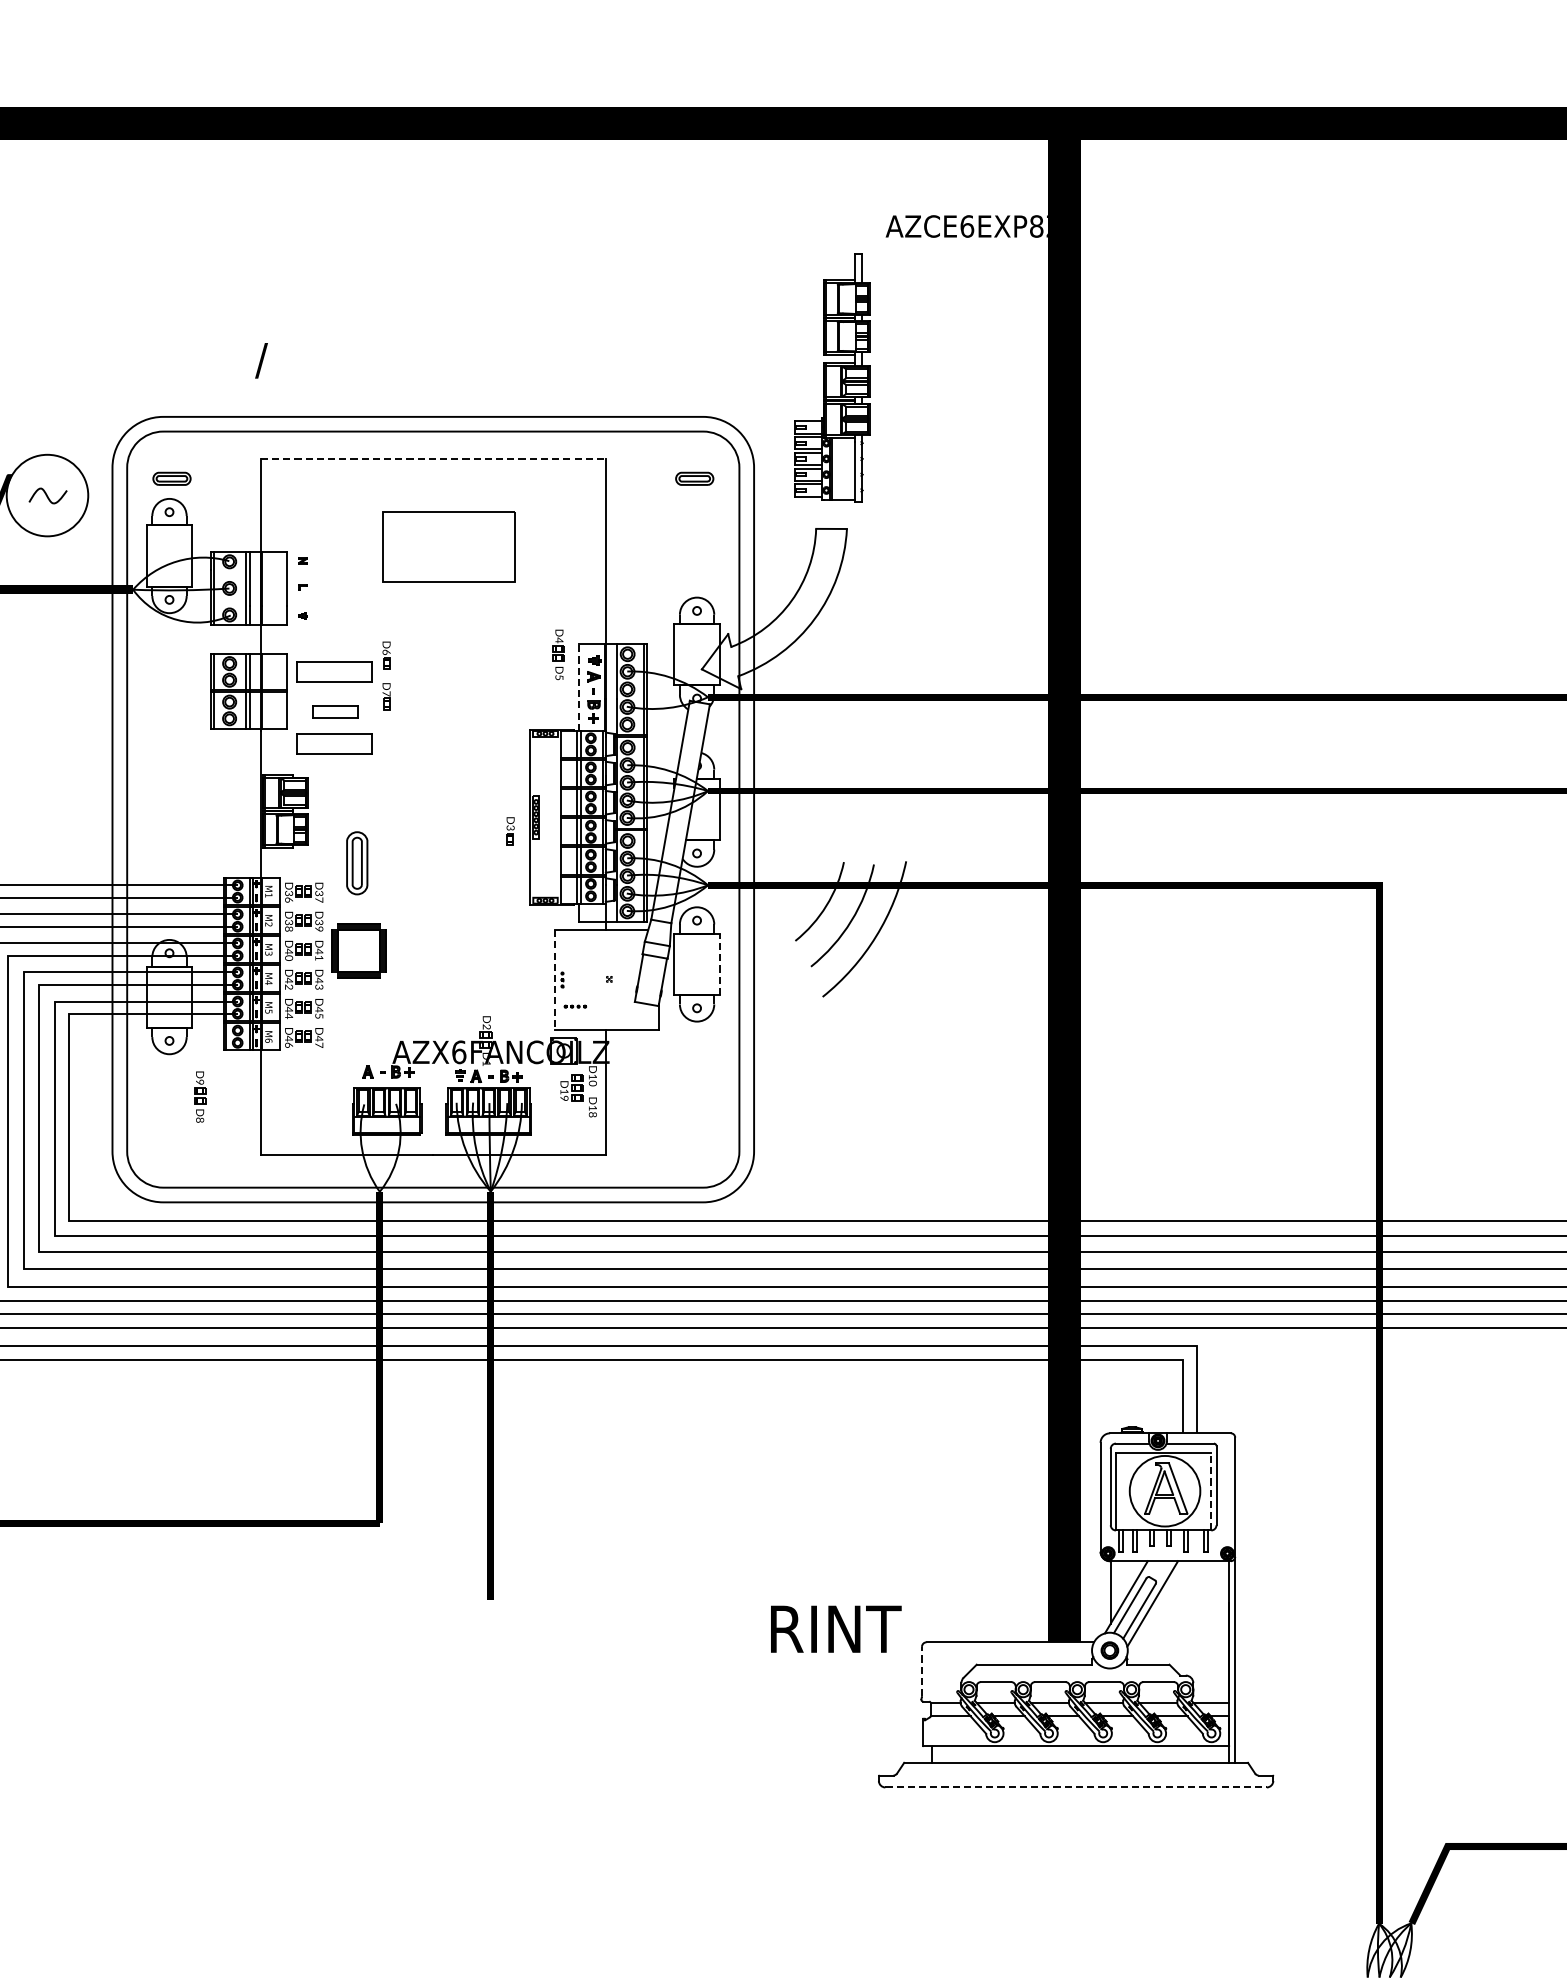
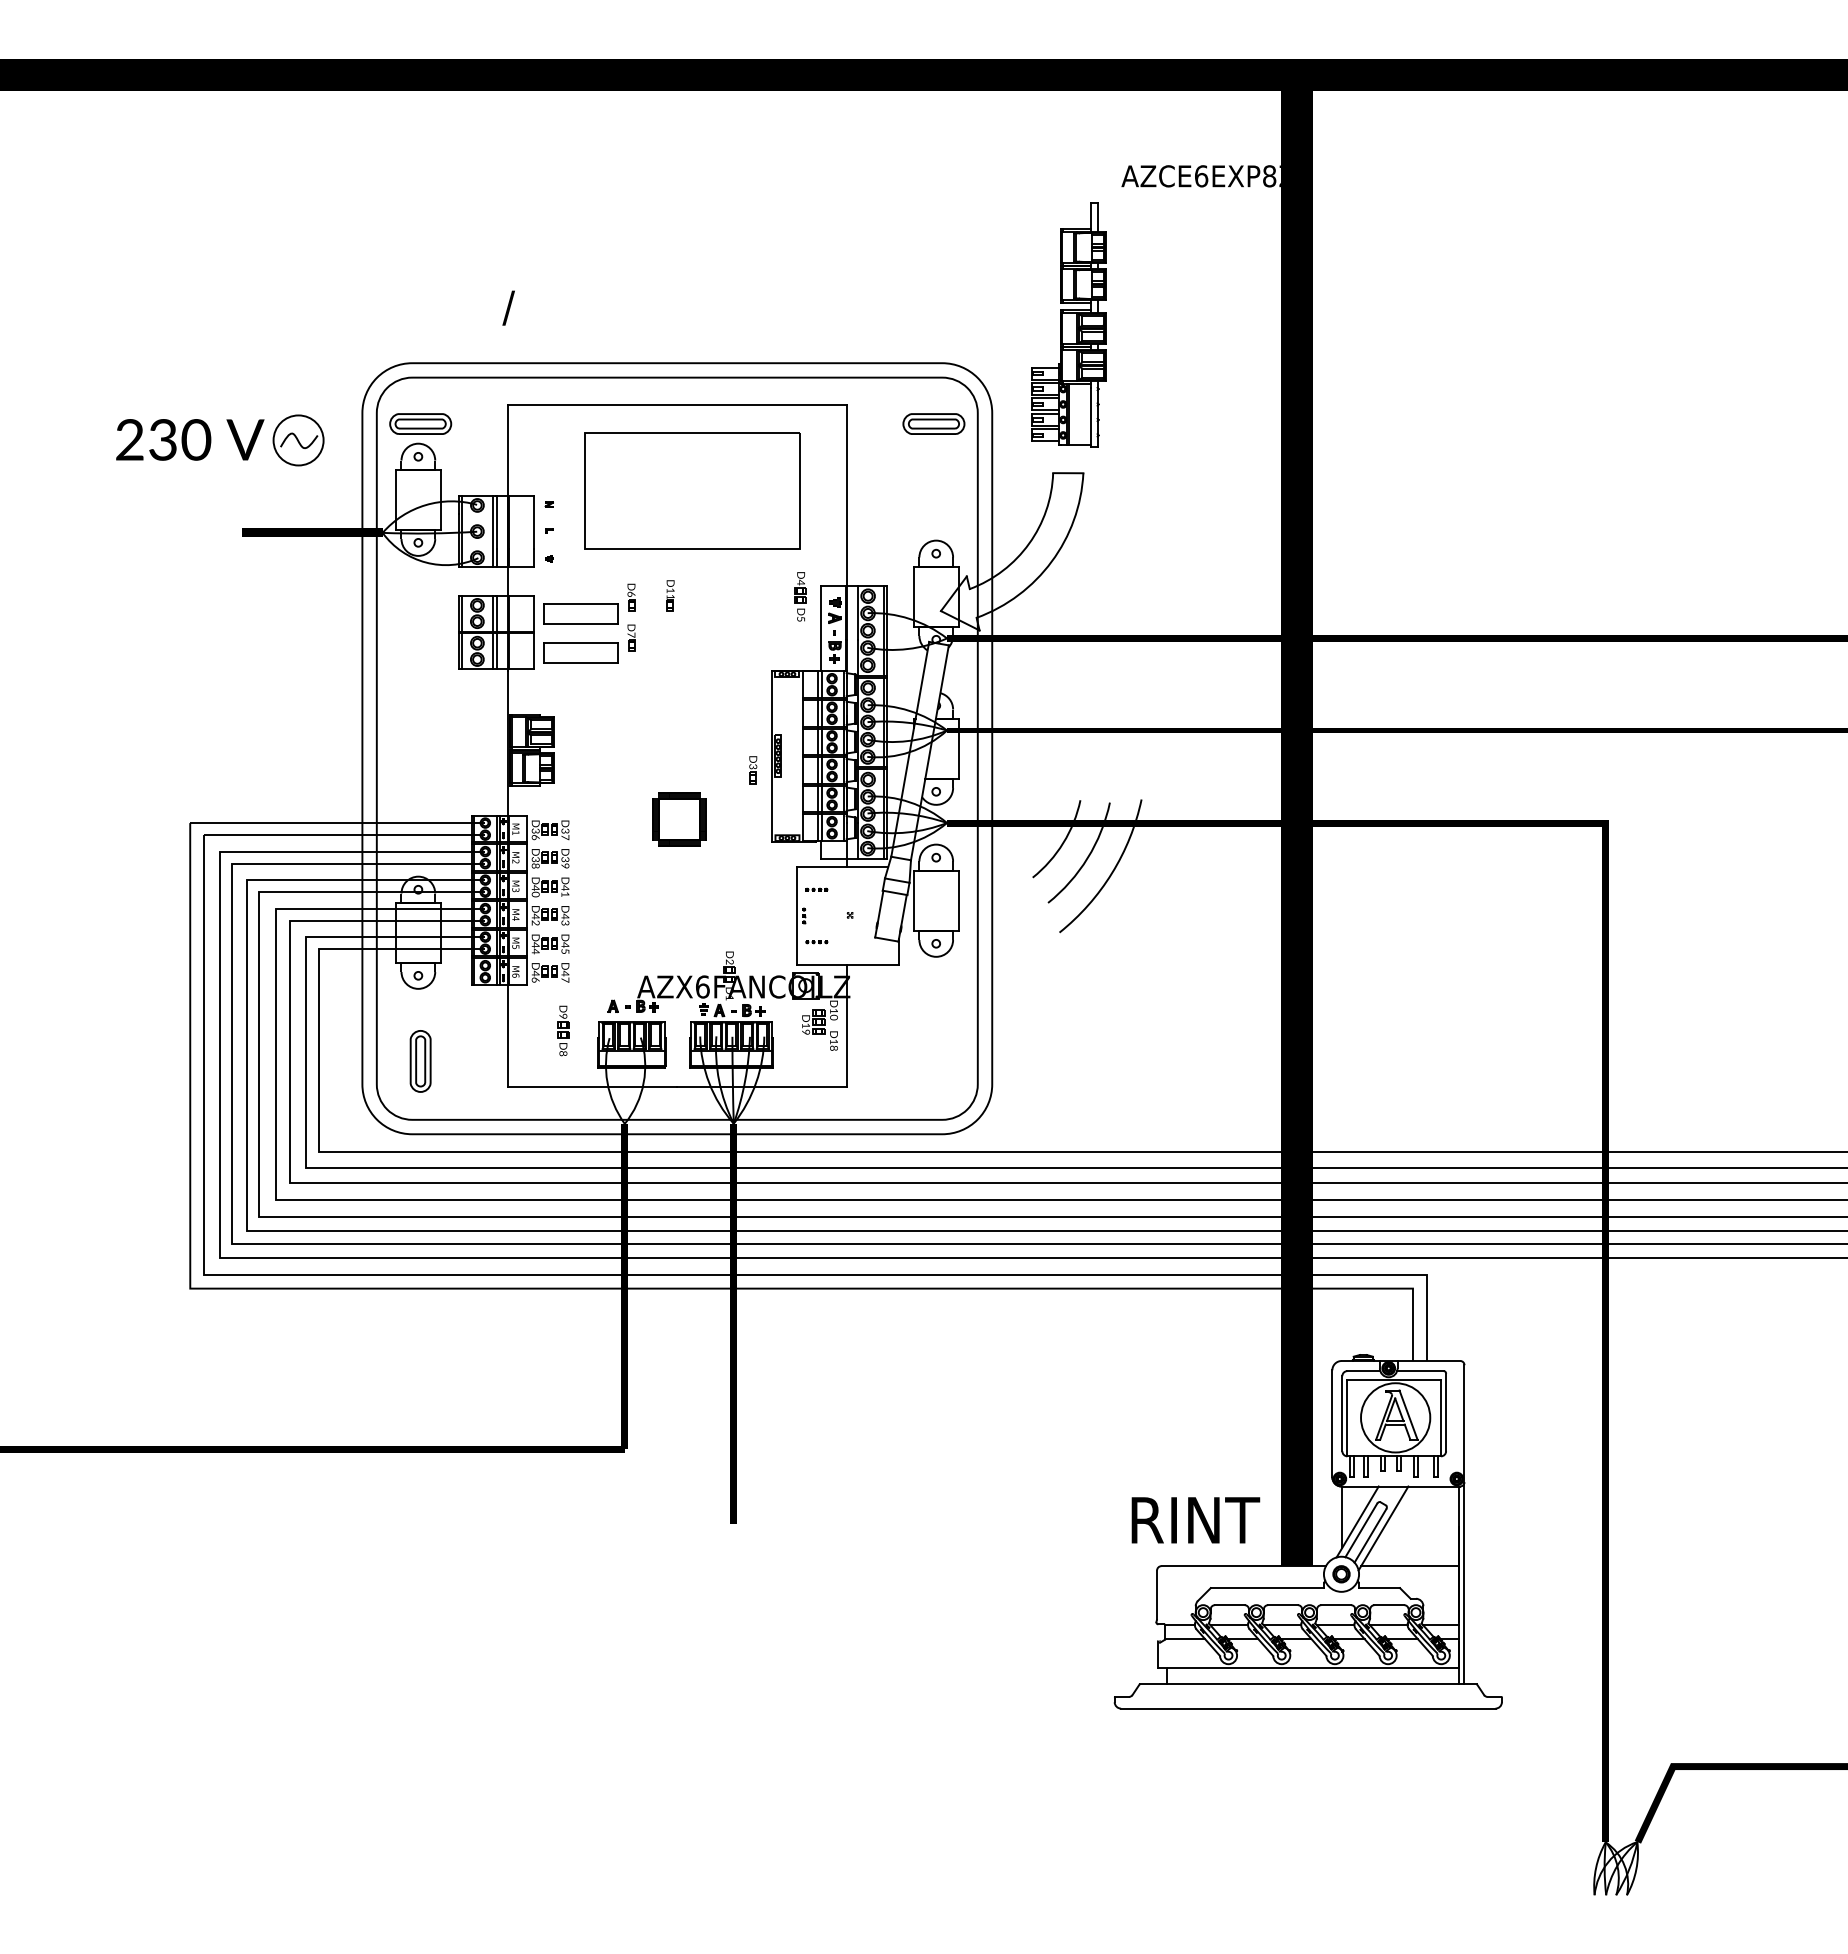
line: (433, 458) -> (677, 404), dashed -> solid
part: (171, 478) -> (420, 423), size x1.67
part: (694, 478) -> (933, 423), size x1.67
circle: (47, 495) -> (298, 440), size x0.62
part: (448, 546) -> (692, 490), size x1.67
part: (426, 653) -> (670, 595), added
line: (579, 687) -> (820, 628), dashed -> solid
part: (334, 711) -> (580, 652), size x1.67
part: (334, 744) -> (580, 684), removed
part: (357, 863) -> (420, 1061), moved
part: (359, 950) -> (679, 819), moved
line: (574, 953) -> (815, 889), added
line: (719, 964) -> (958, 900), dashed -> solid
line: (555, 980) -> (797, 916), dashed -> solid
part: (200, 1096) -> (563, 1030), moved
line: (1211, 1490) -> (1441, 1417), dashed -> solid
text: (835, 1629) -> (1195, 1520), moved
line: (1179, 1642) -> (1409, 1566), added
line: (922, 1671) -> (1157, 1594), dashed -> solid
line: (1076, 1787) -> (1308, 1708), dashed -> solid

